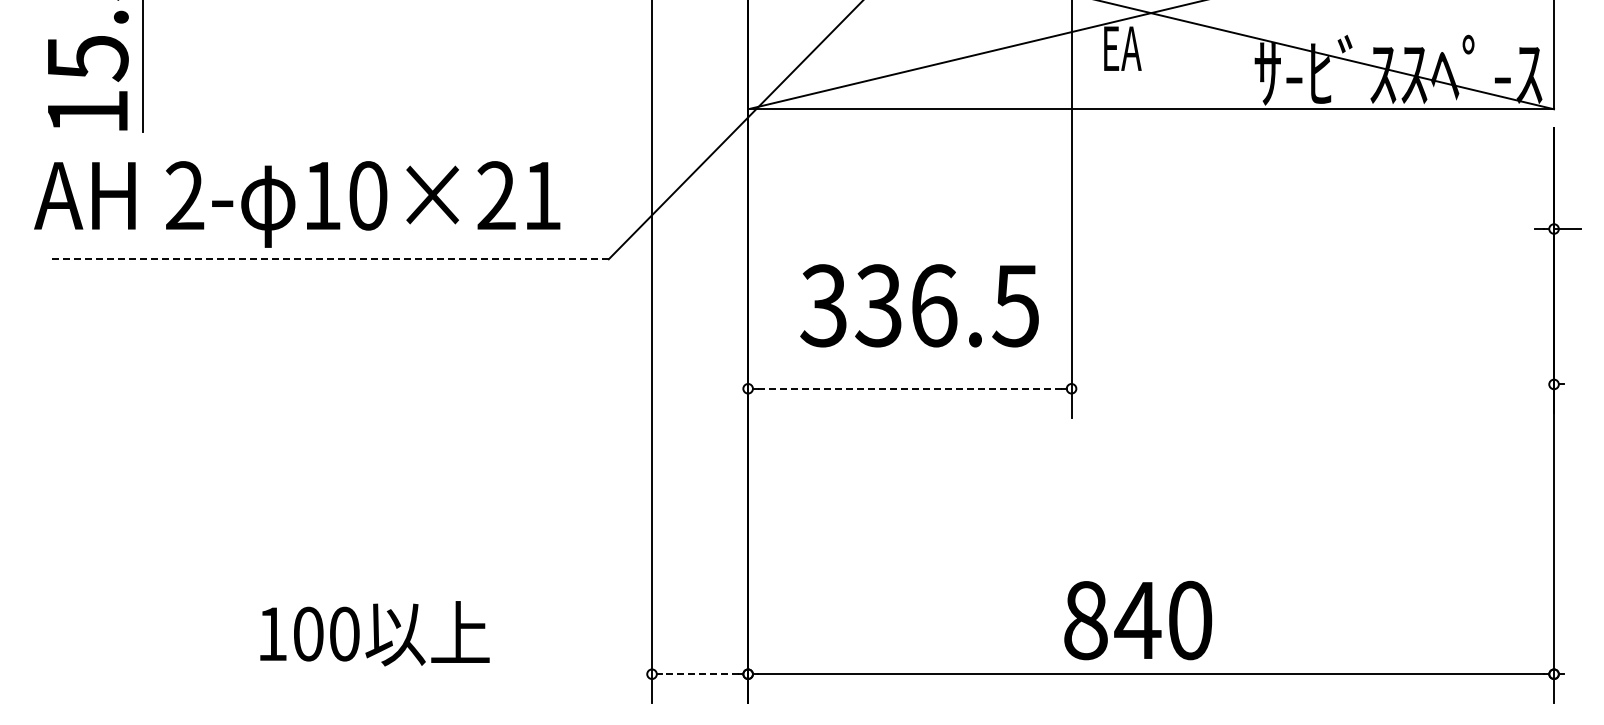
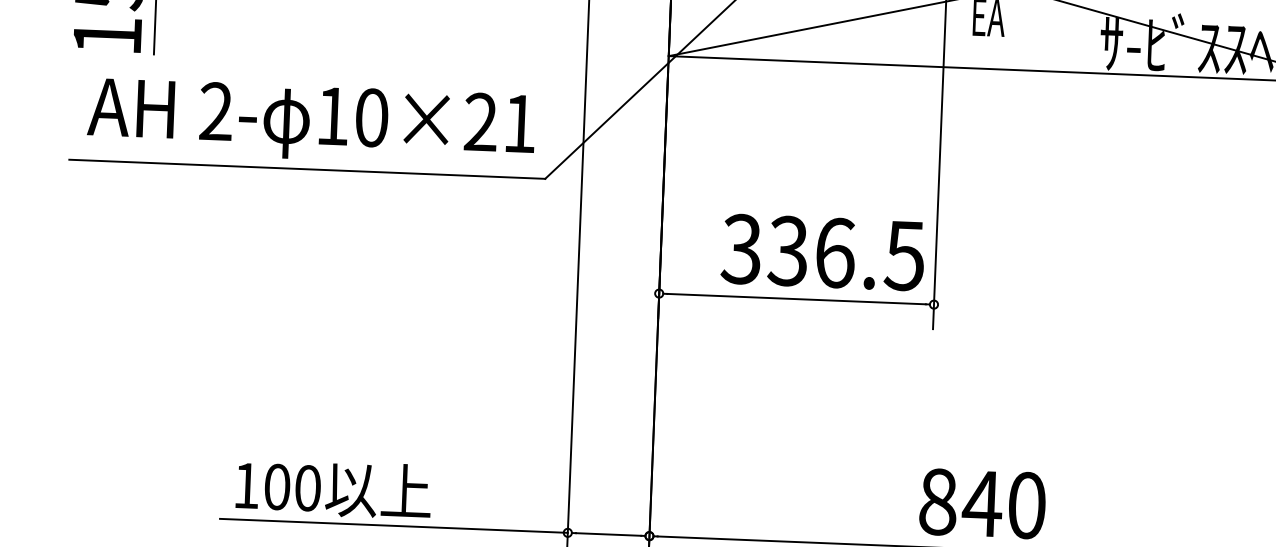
text: (297, 204) -> (311, 122), moved
line: (328, 259) -> (307, 169), dashed -> solid
text: (919, 305) -> (822, 252), moved
line: (909, 388) -> (796, 298), dashed -> solid
line: (447, 674) -> (394, 526), added
line: (699, 674) -> (608, 534), dashed -> solid

